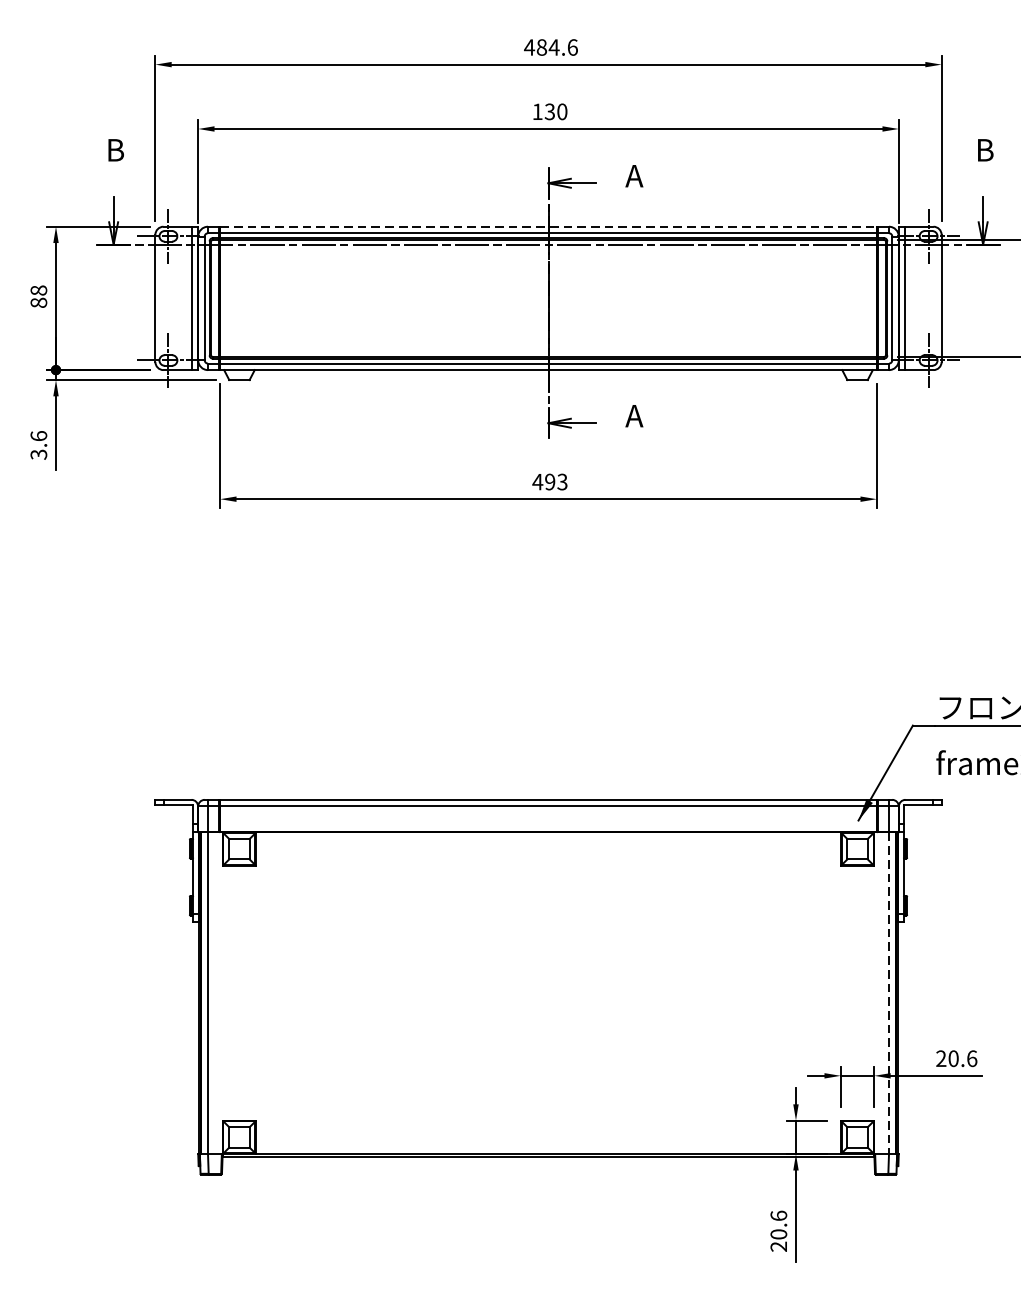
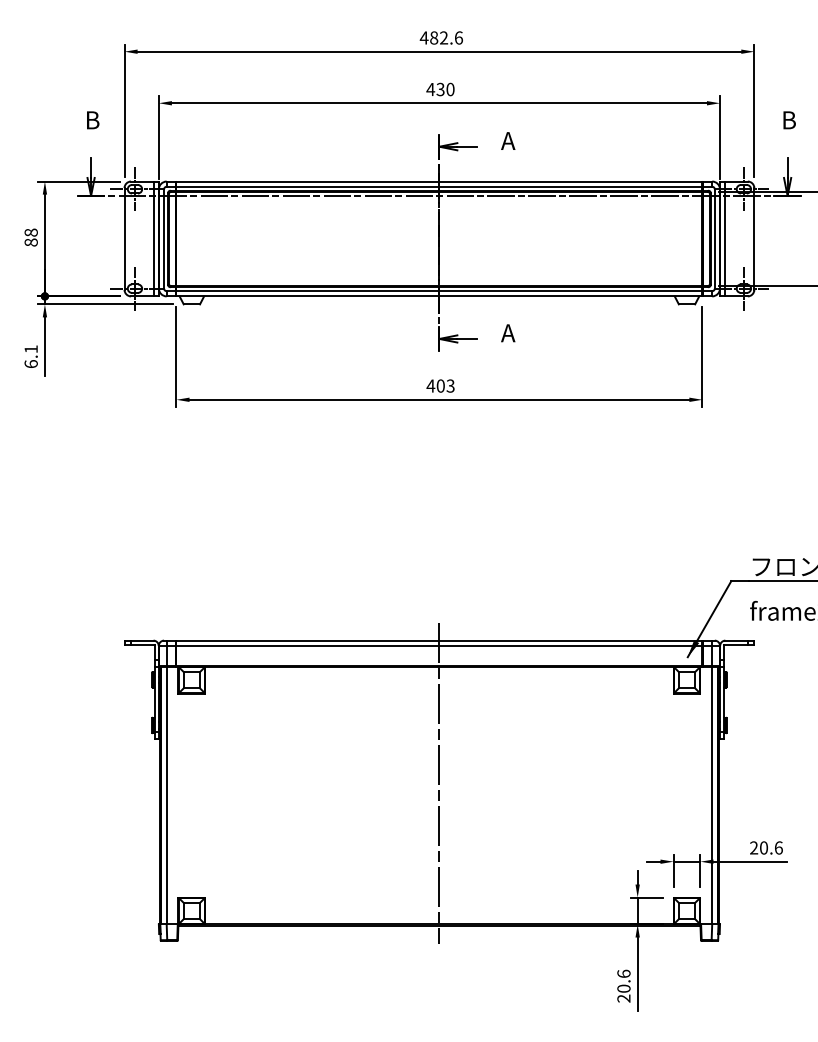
text: (553, 46) -> (443, 37), 484.6 -> 482.6
text: (537, 111) -> (430, 89), 130 -> 430
line: (548, 226) -> (439, 181), dashed -> solid
text: (37, 445) -> (30, 356), 3.6 -> 6.1
text: (549, 481) -> (440, 385), 493 -> 403
line: (548, 978) -> (439, 783), added
line: (888, 993) -> (711, 795), dashed -> solid

